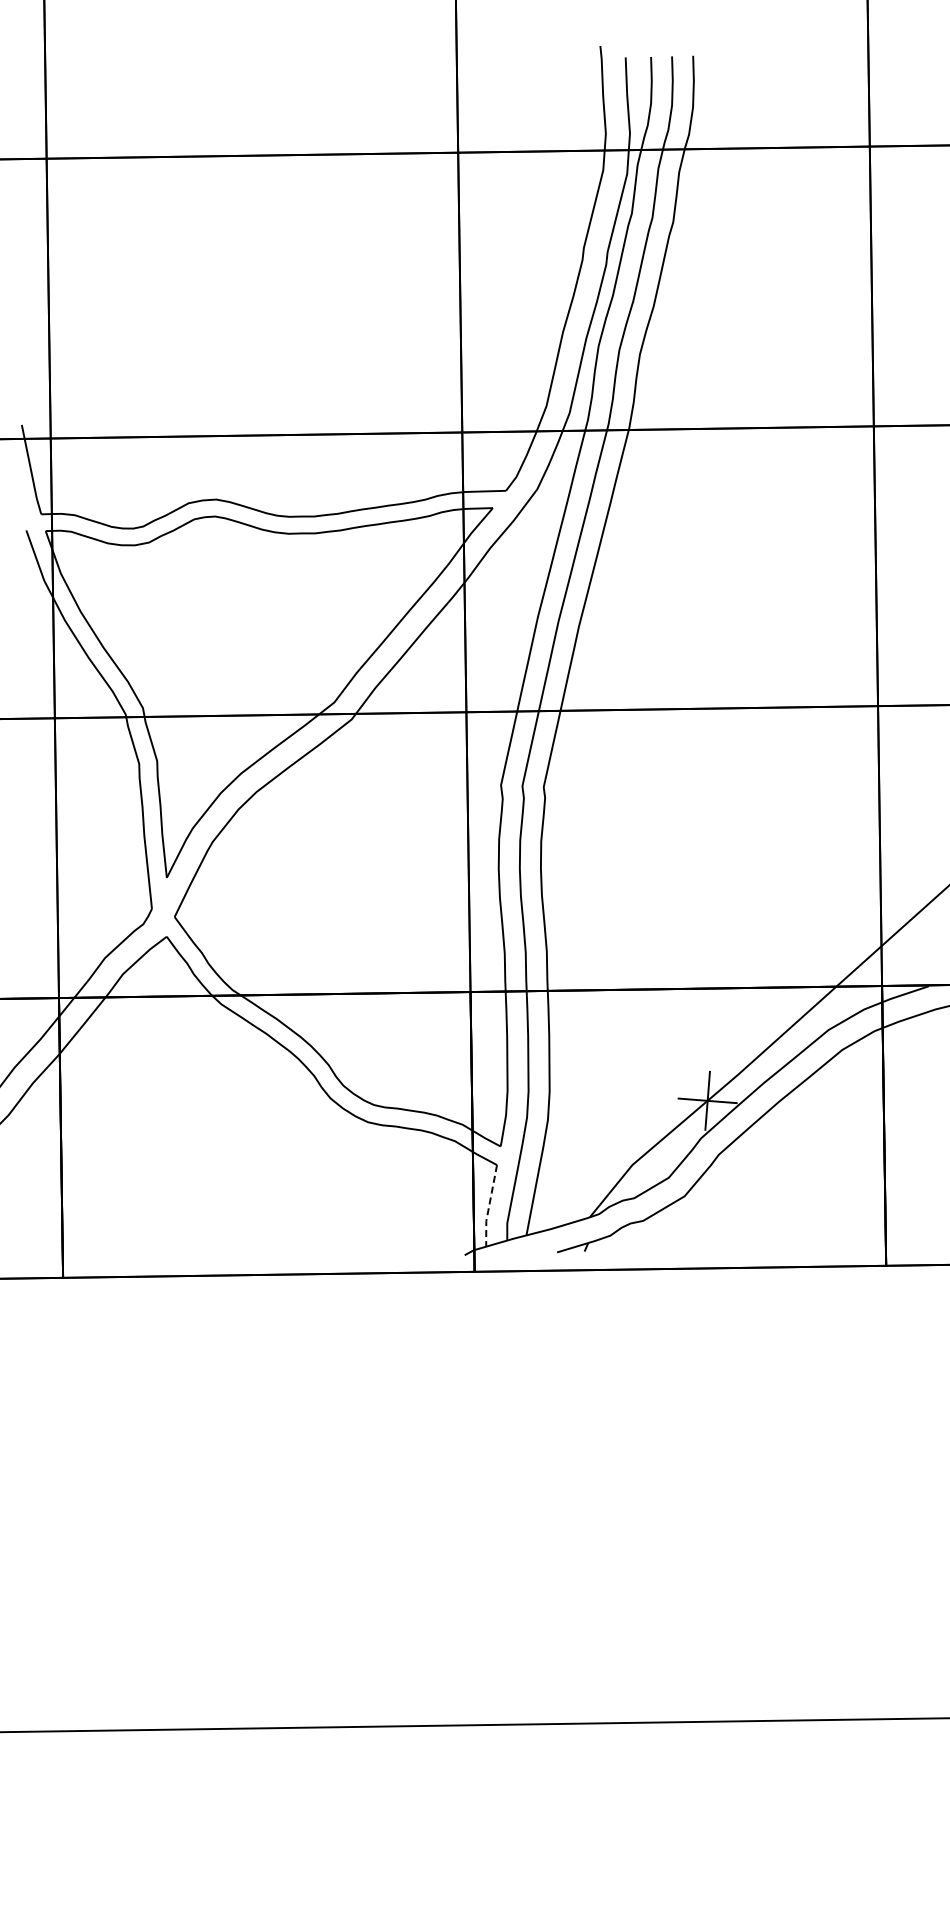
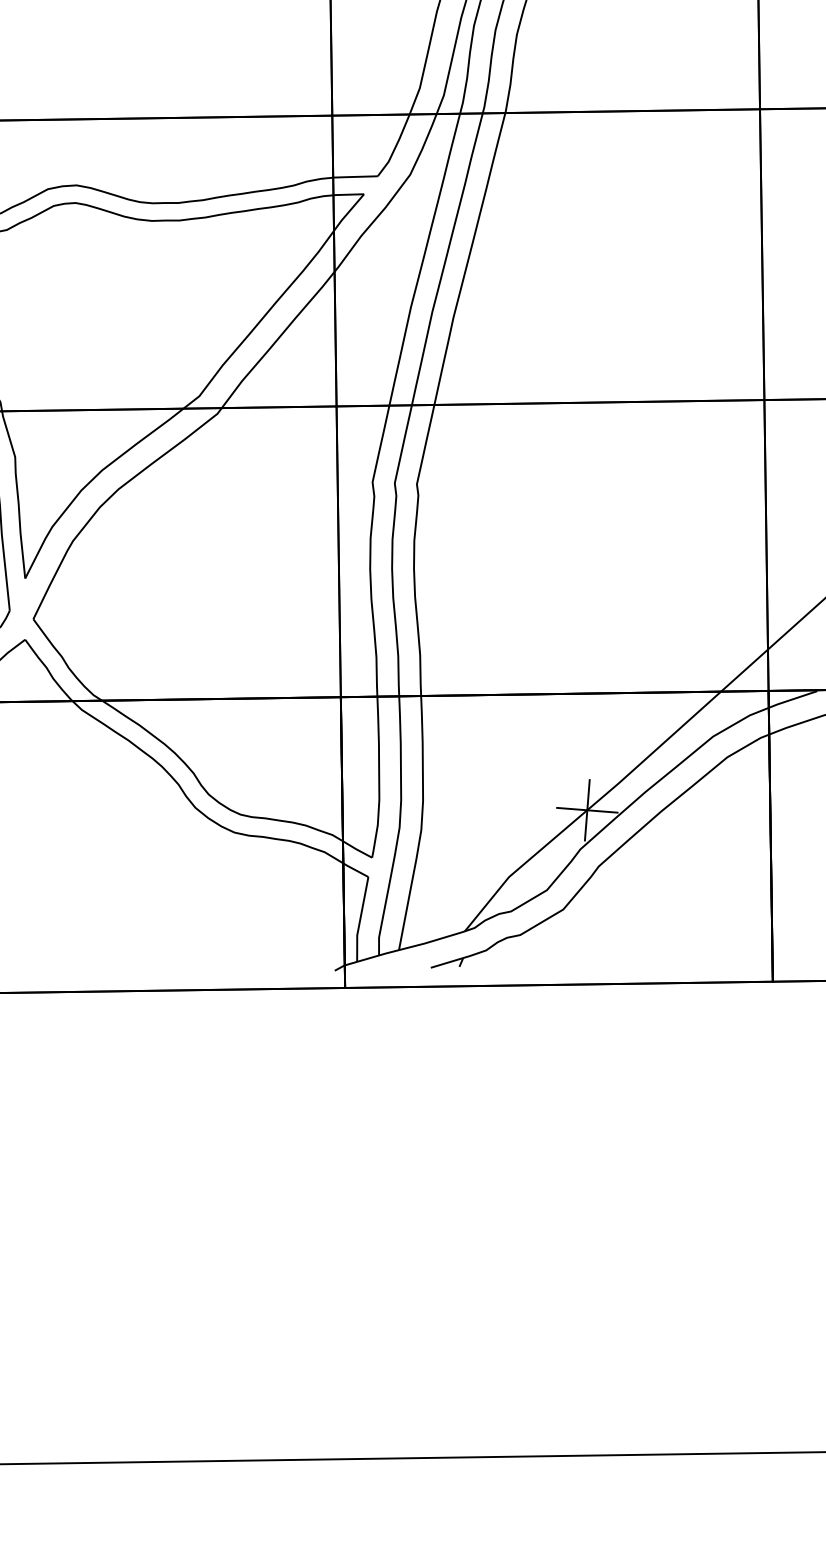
line: (489, 1205) -> (360, 919), dashed -> solid

